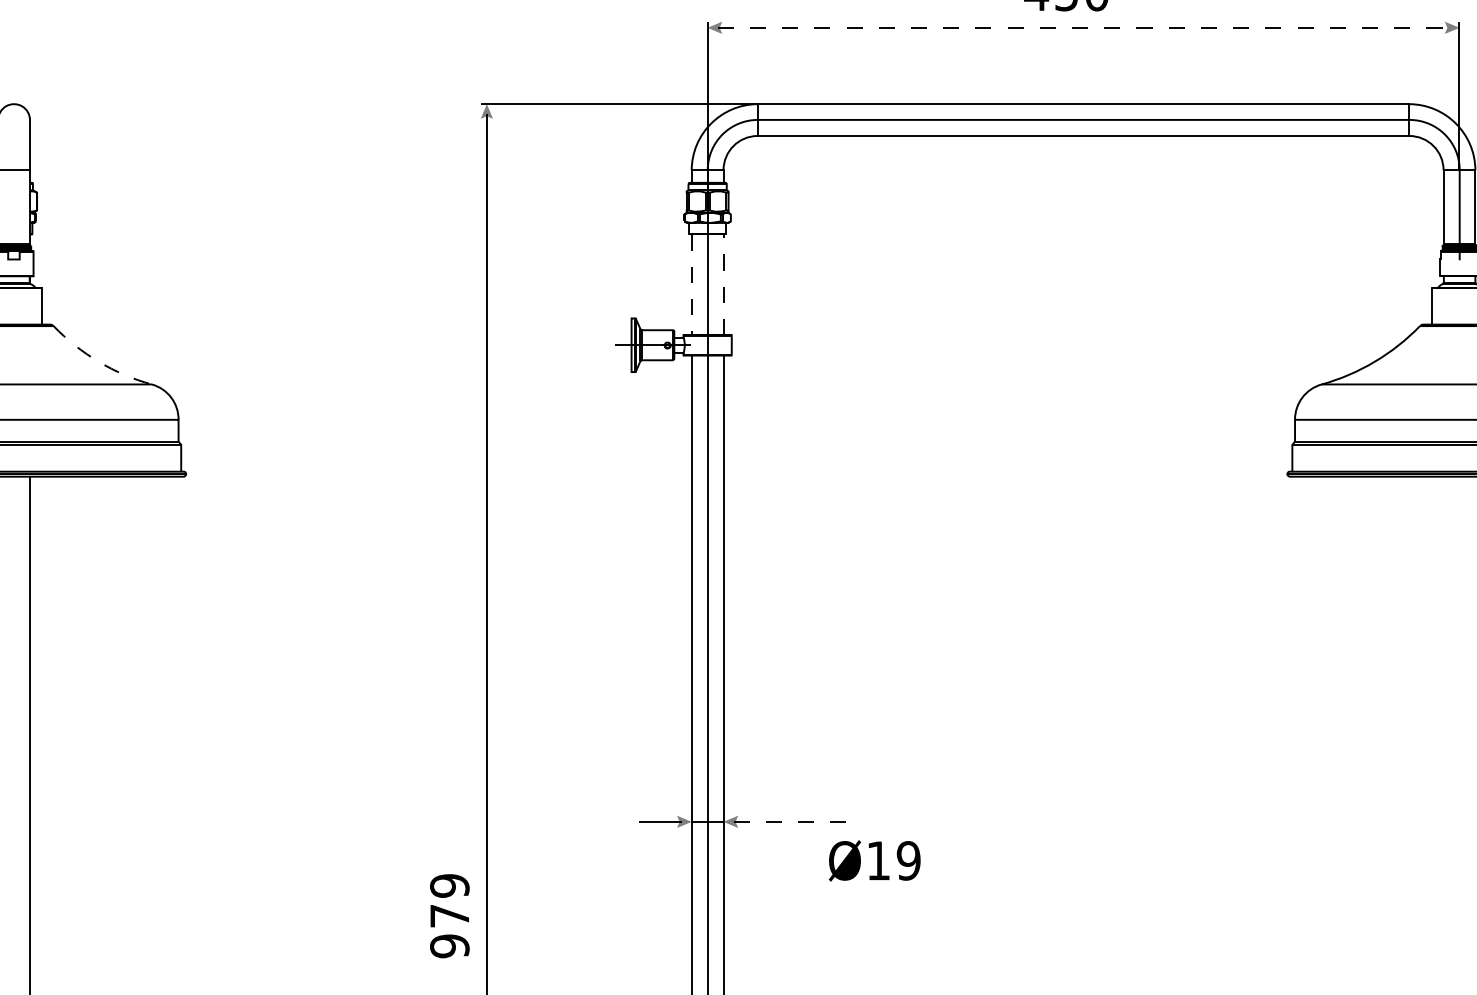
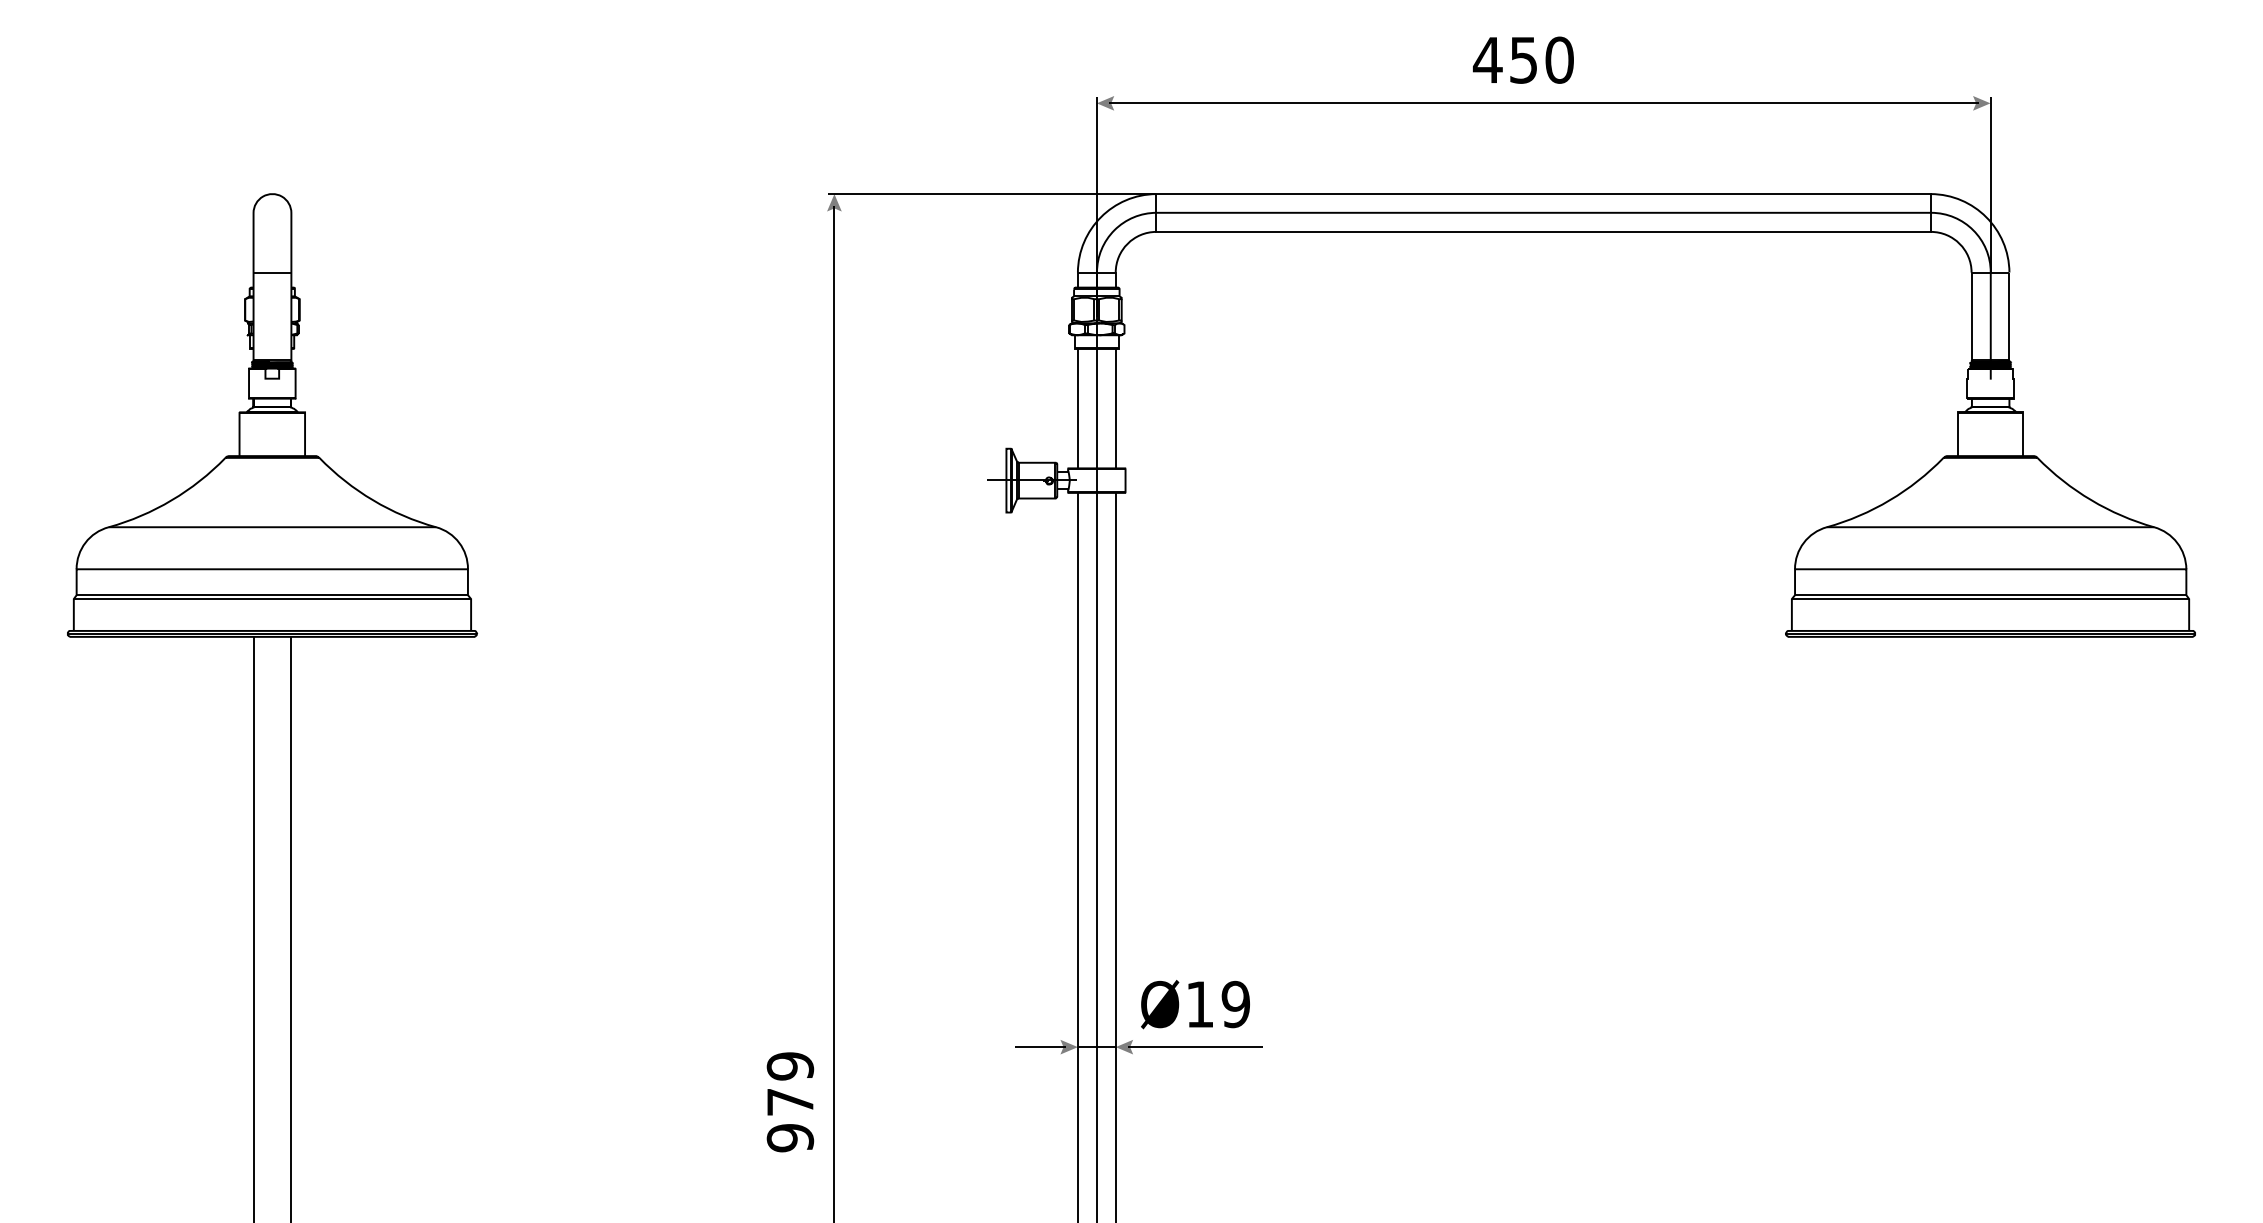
line: (1083, 27) -> (1543, 103), dashed -> solid
line: (691, 284) -> (1077, 408), dashed -> solid
line: (723, 284) -> (1115, 408), dashed -> solid
arc: (99, 361) -> (373, 500), dashed -> solid
line: (790, 822) -> (1195, 1047), dashed -> solid
text: (874, 860) -> (1195, 1004), moved
text: (449, 916) -> (790, 1102), moved

